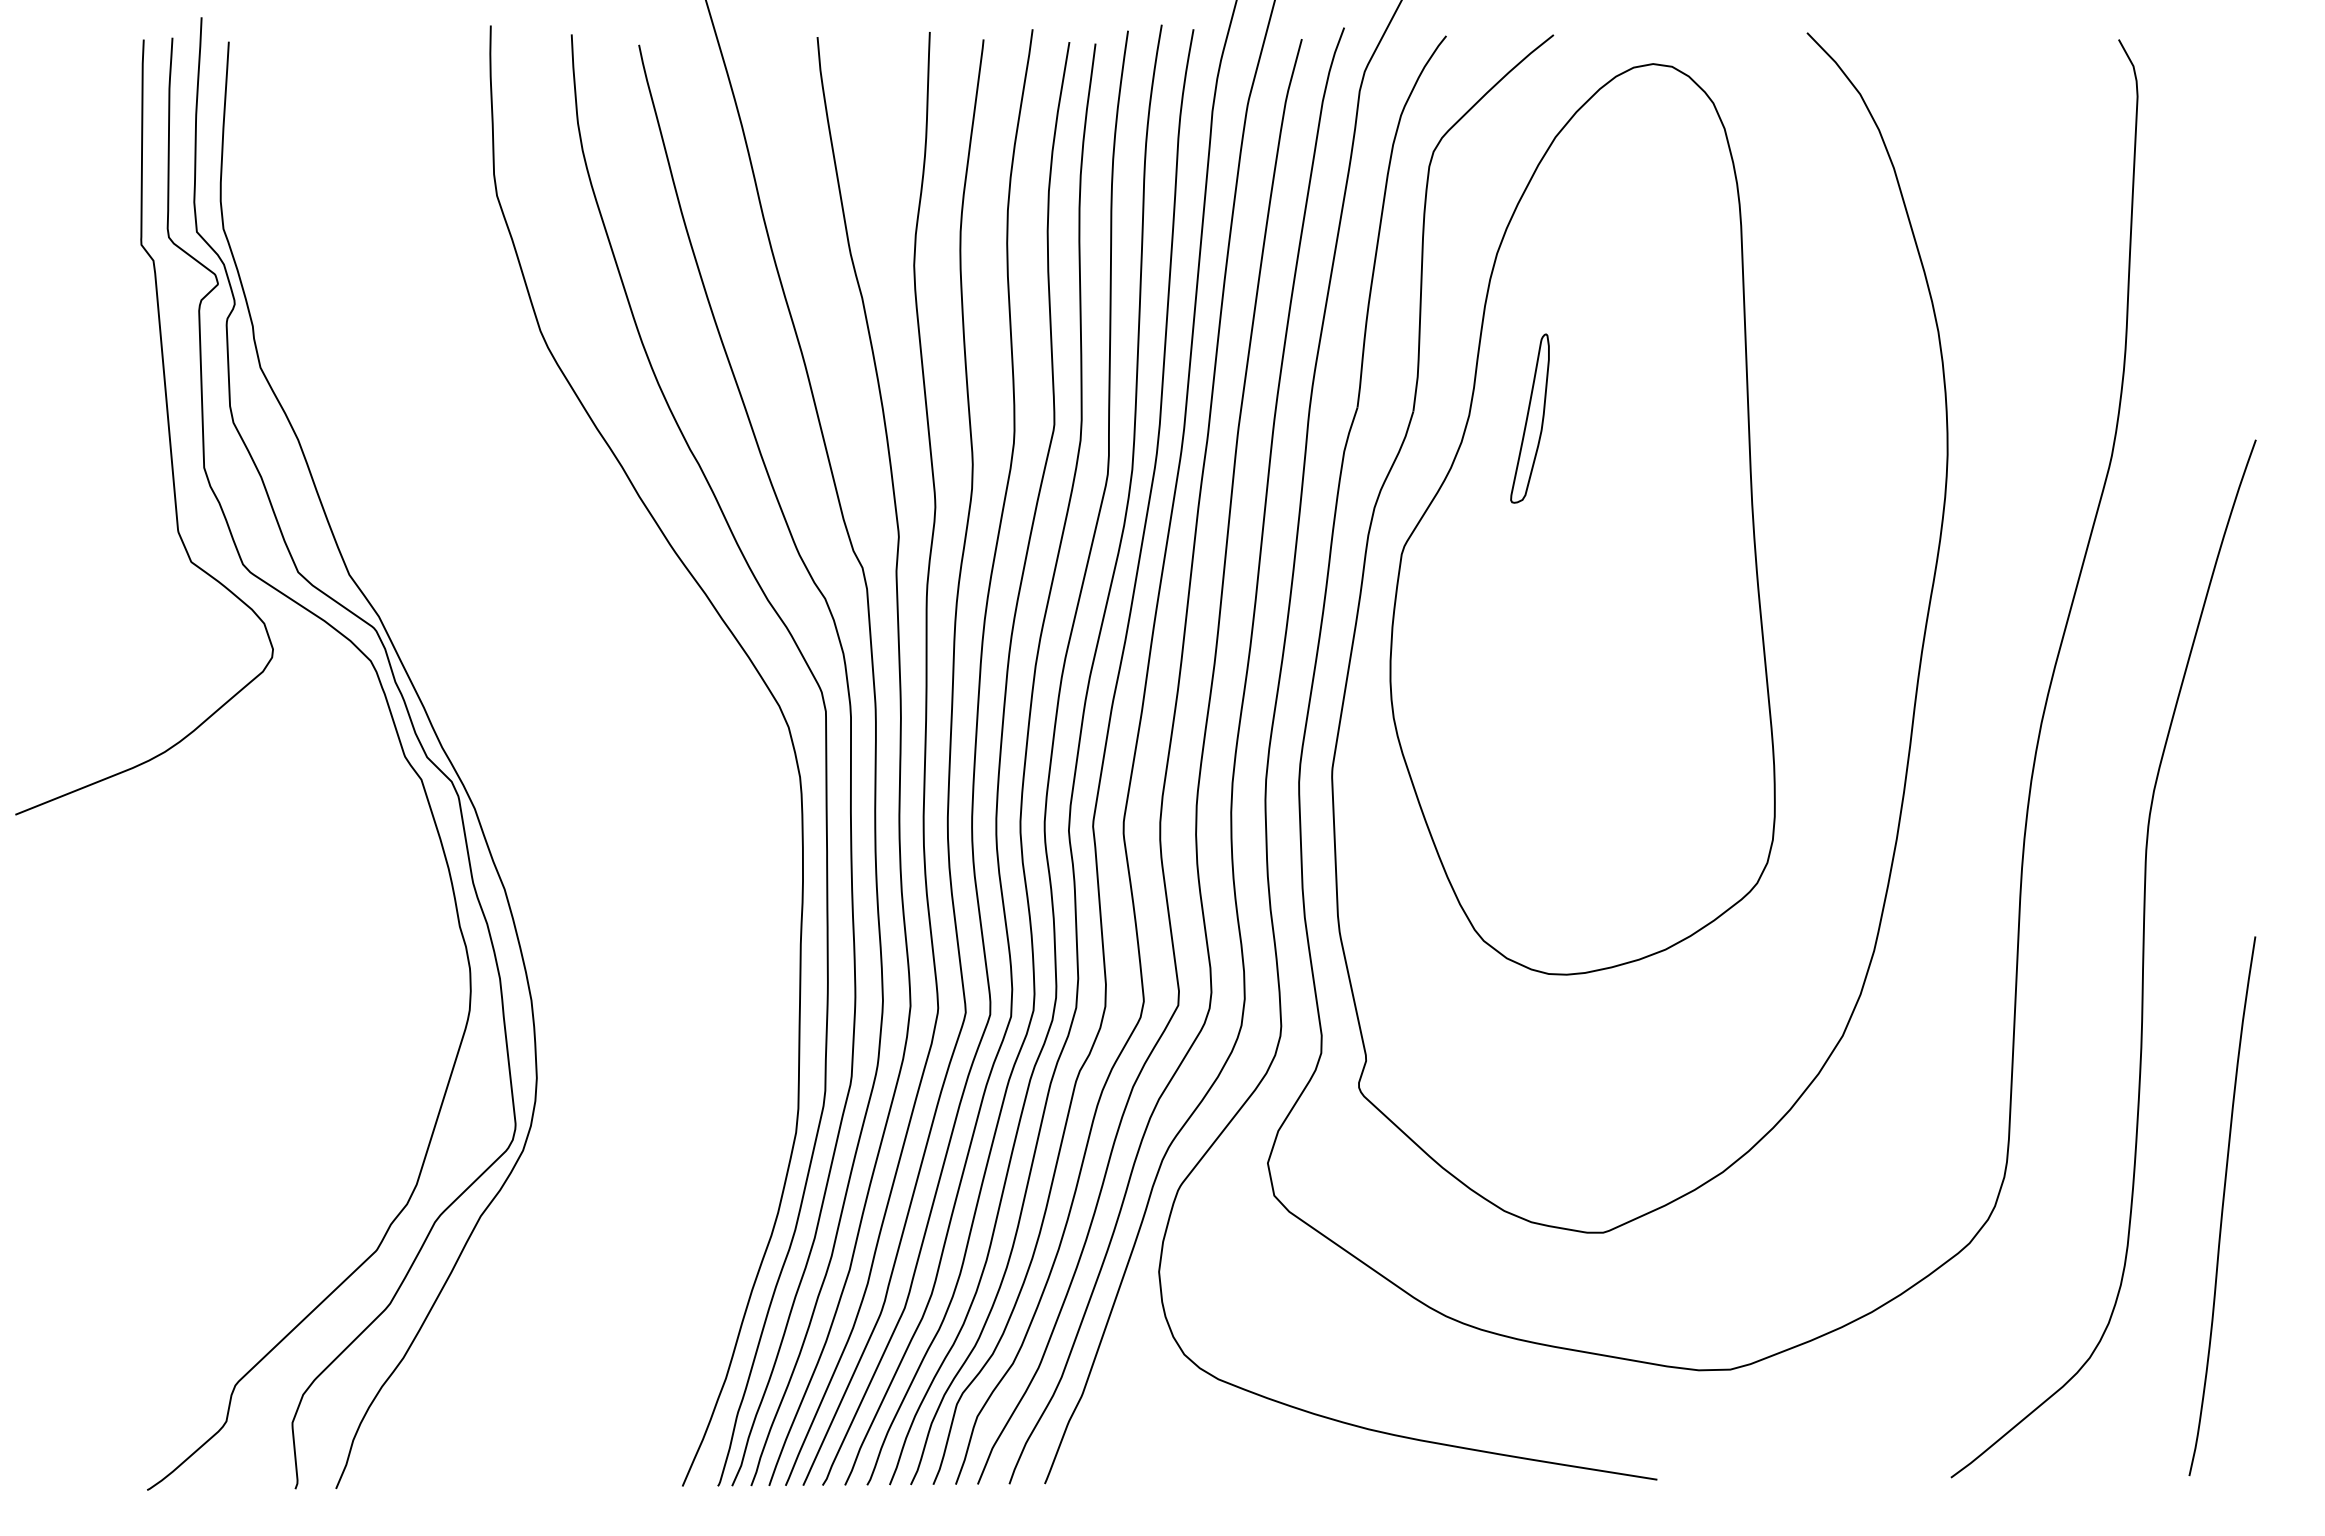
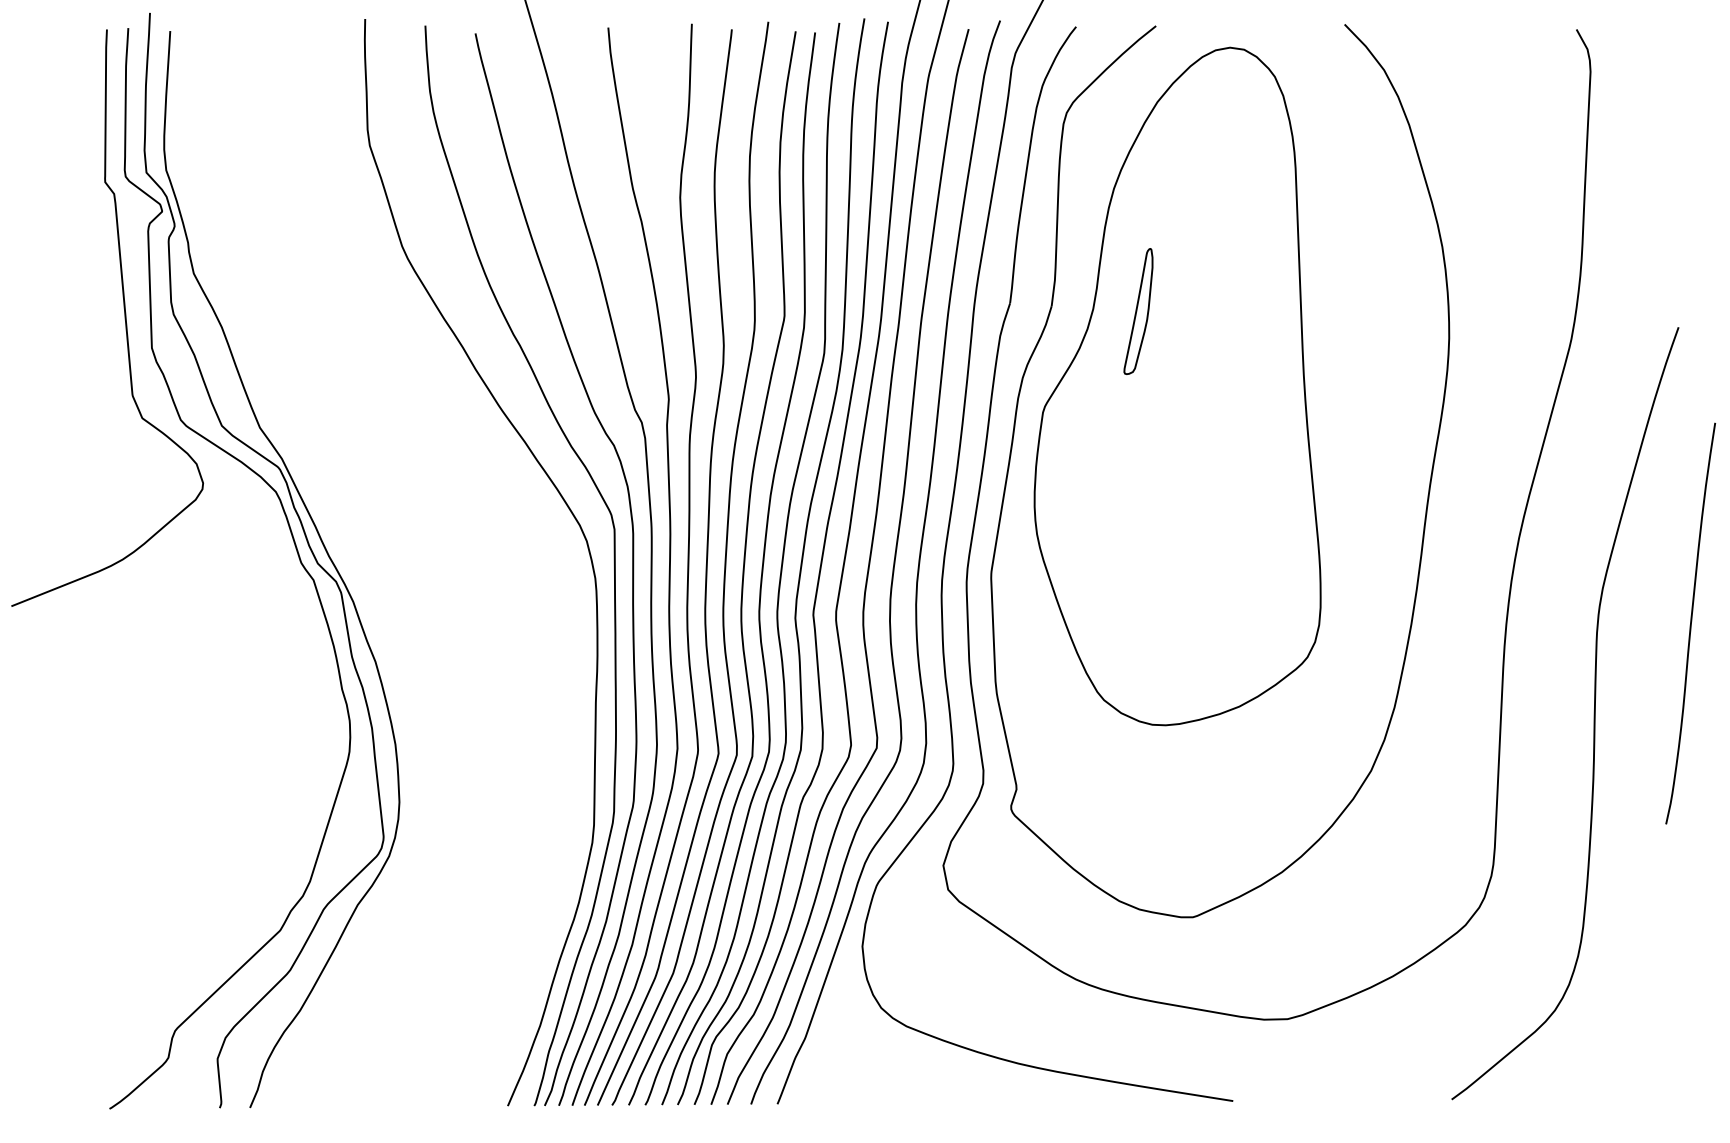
curve: (2222, 1206) -> (1690, 623), moved

